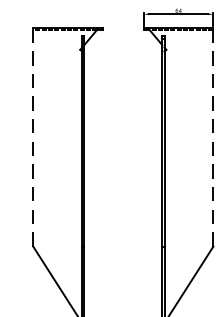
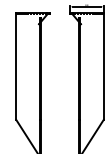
line: (33, 136) -> (16, 66), dashed -> solid
line: (212, 136) -> (103, 66), dashed -> solid

